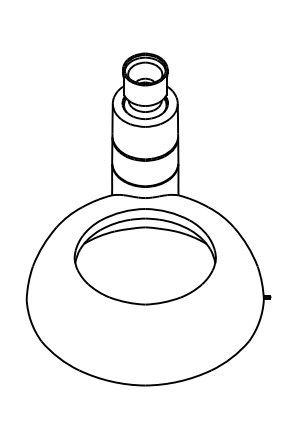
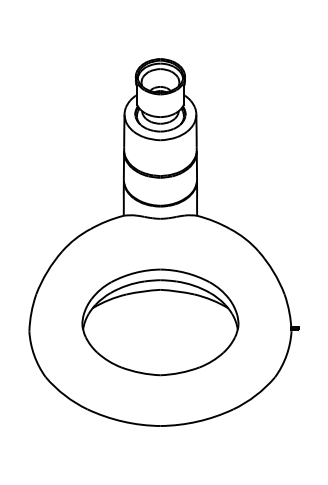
part: (144, 256) -> (159, 322), moved

